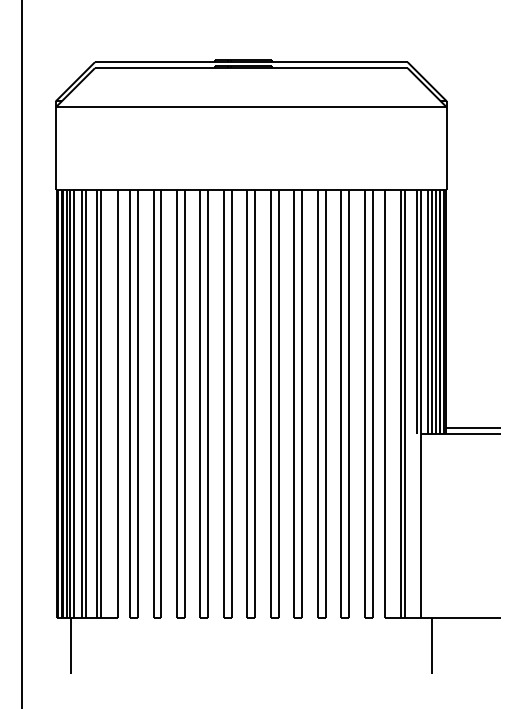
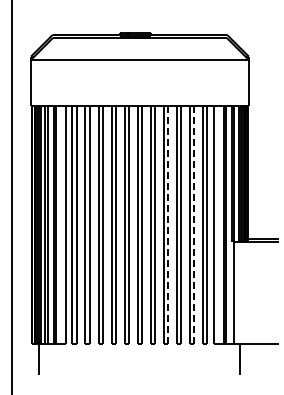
line: (302, 404) -> (168, 225), solid -> dashed
line: (349, 404) -> (194, 225), solid -> dashed

